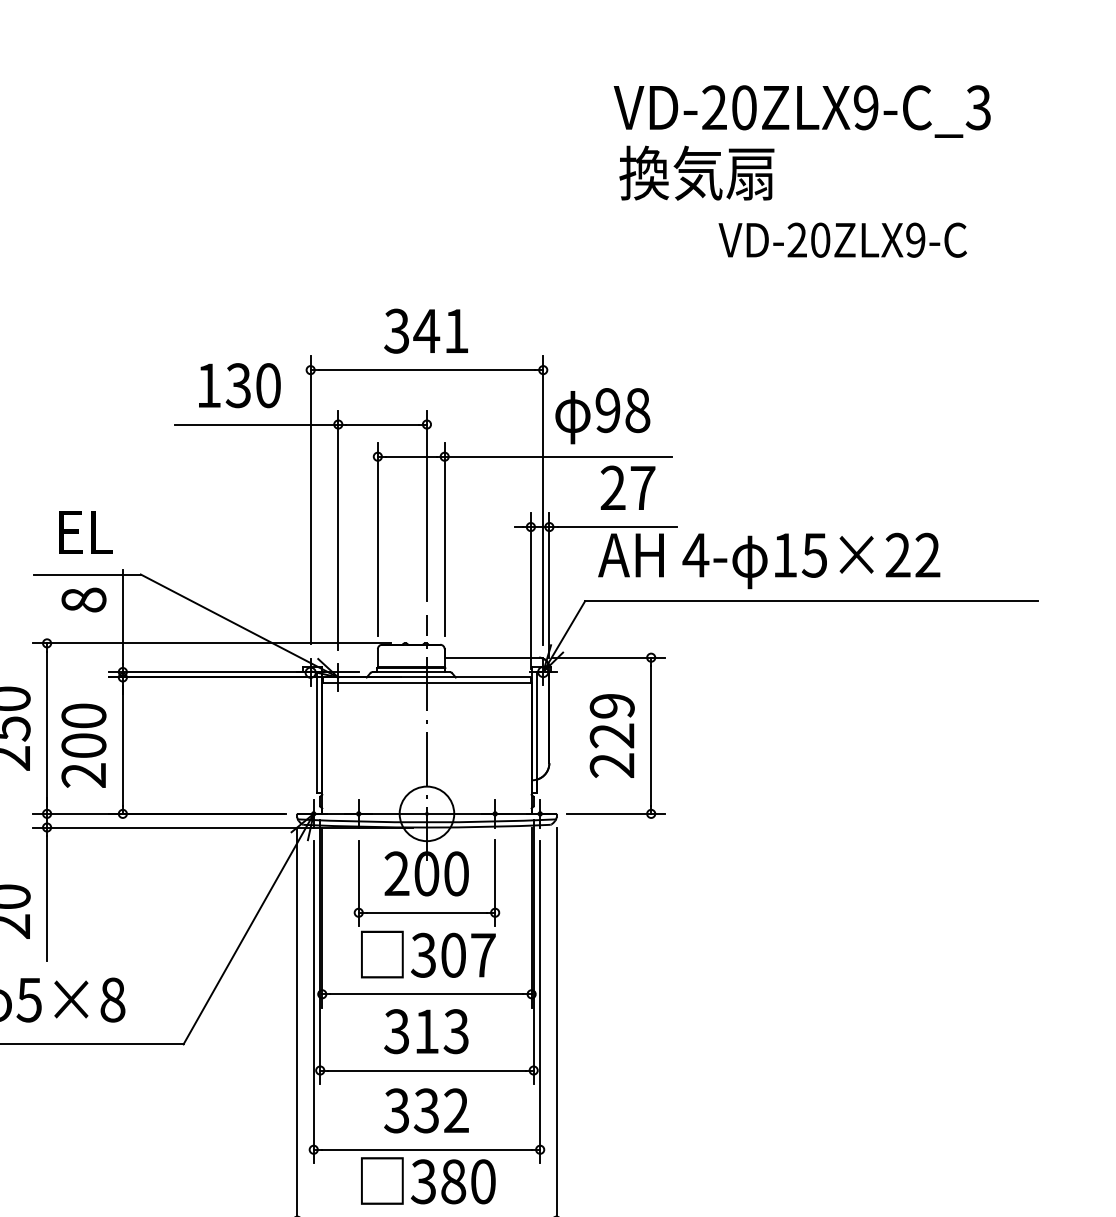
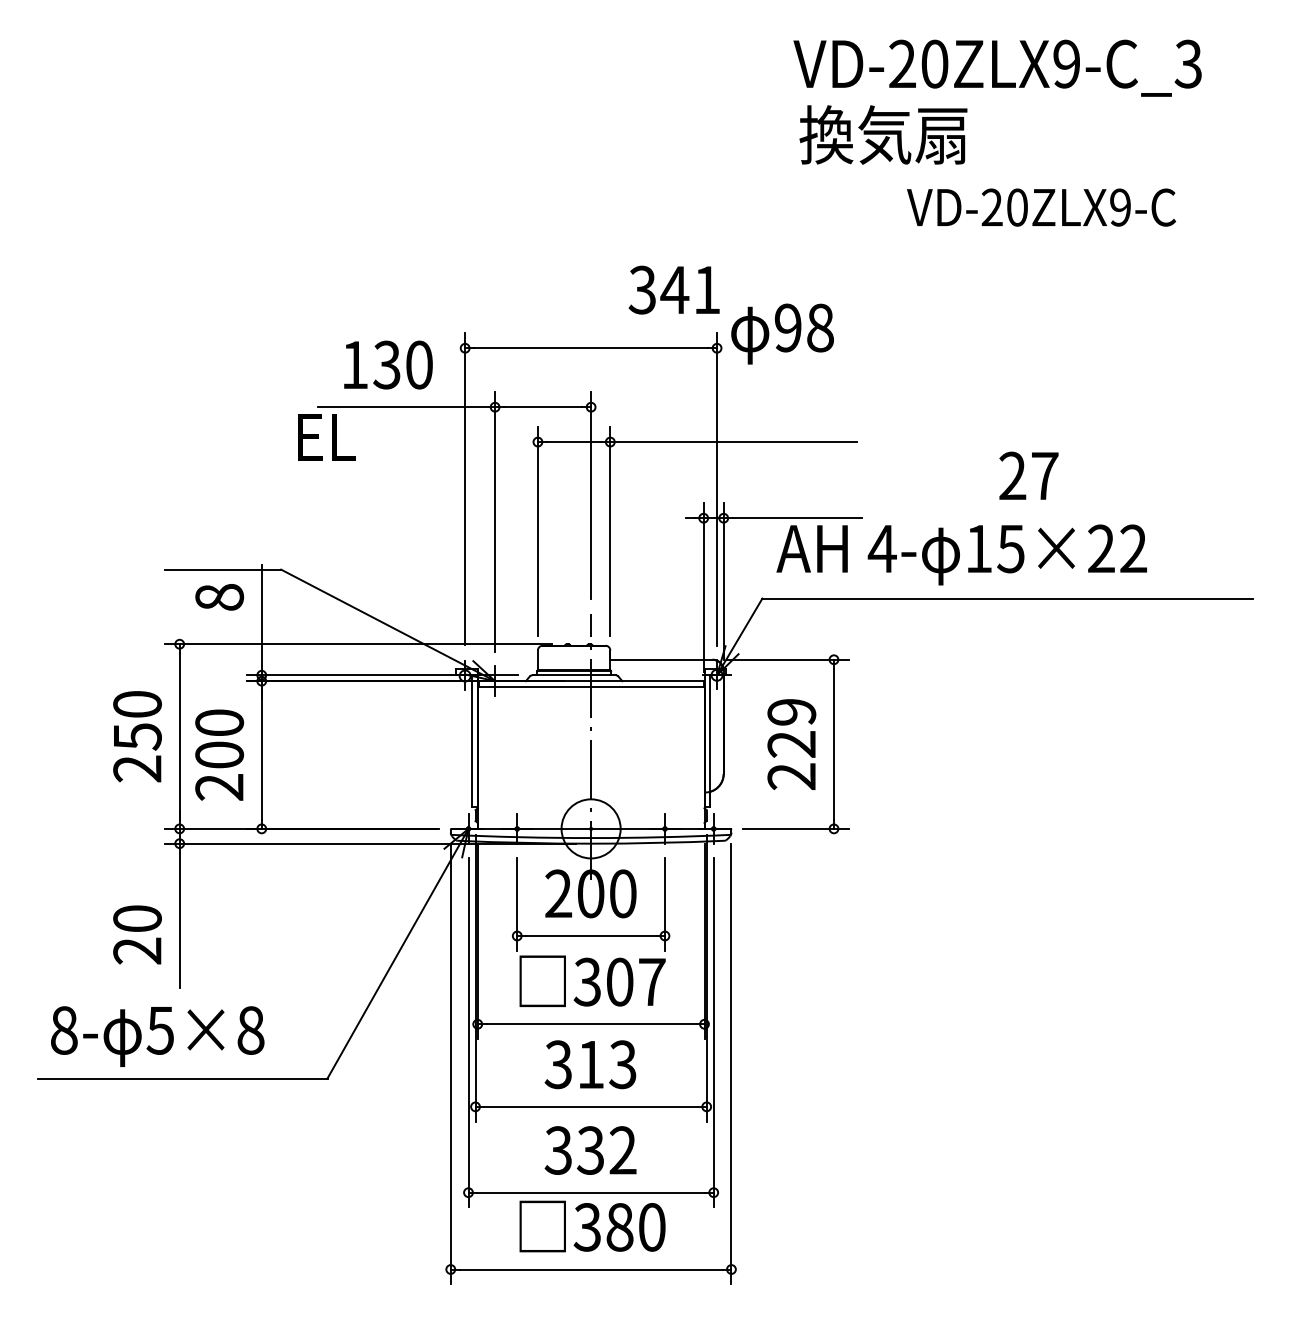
text: (425, 330) -> (673, 289), moved
text: (602, 415) -> (782, 333), moved
text: (627, 487) -> (1028, 475), moved
text: (85, 532) -> (326, 437), moved

